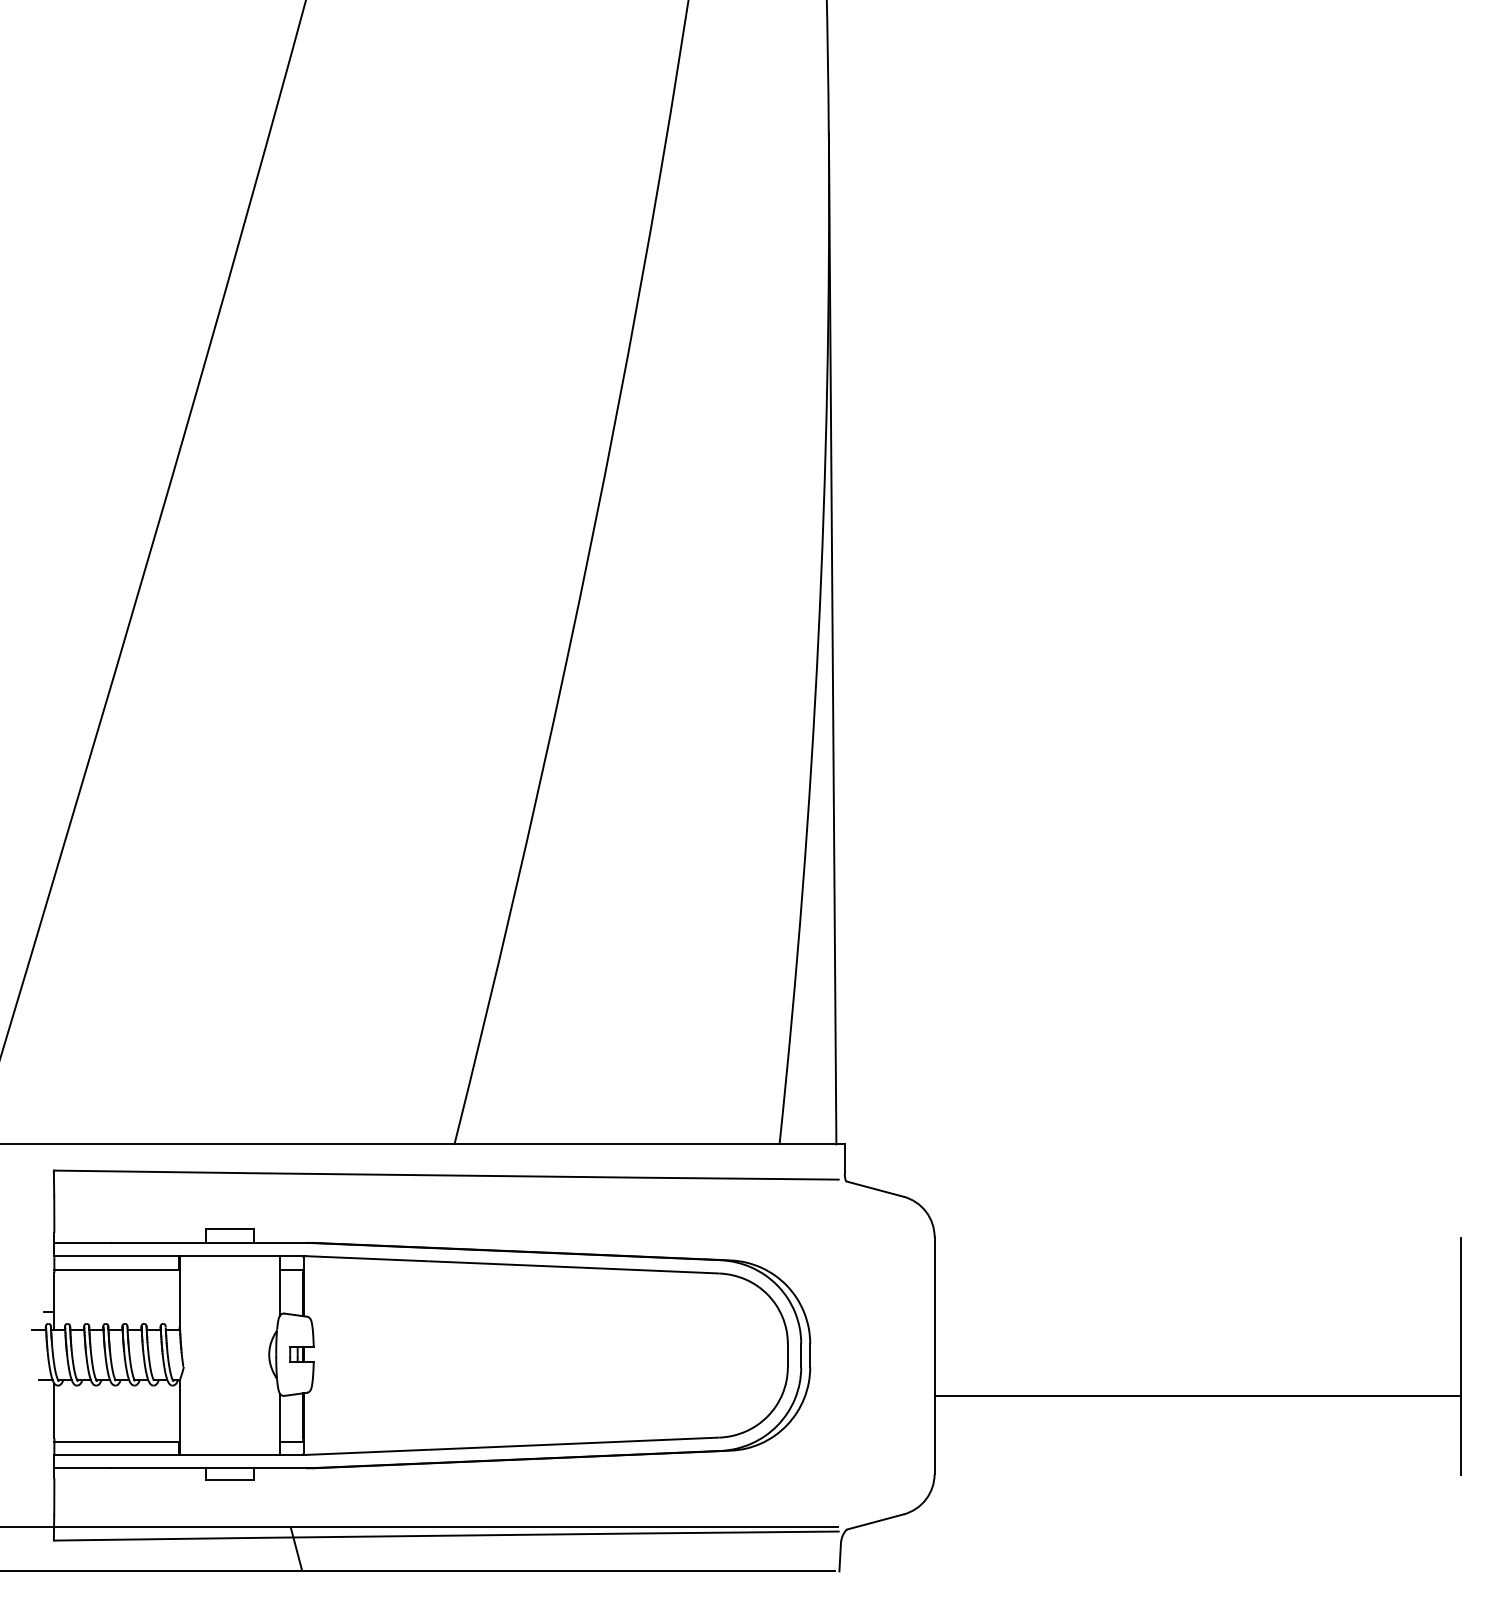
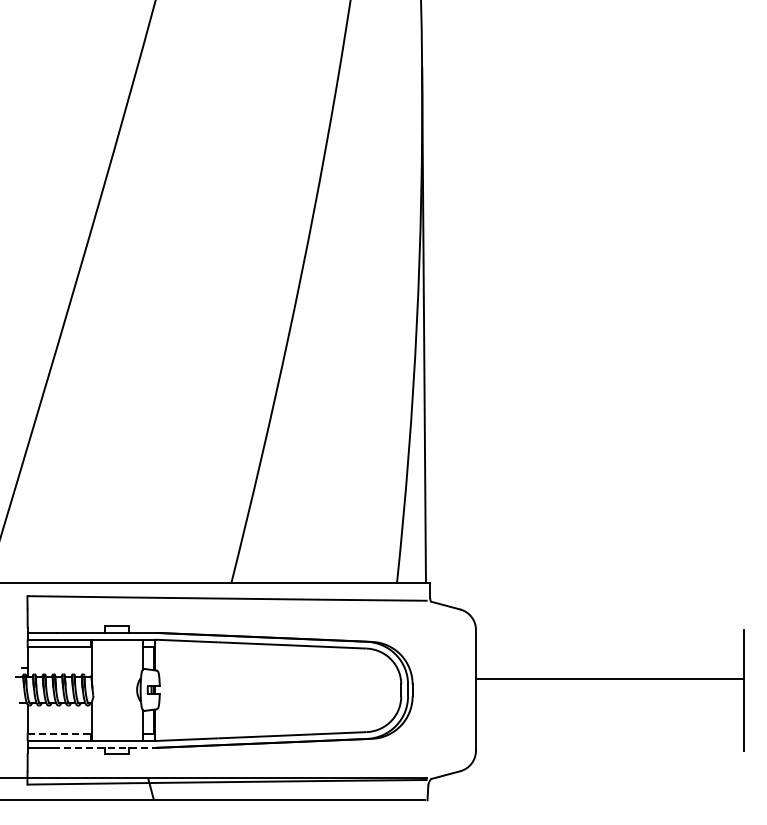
line: (1198, 1395) -> (610, 678), moved
line: (116, 1442) -> (59, 734), solid -> dashed
line: (211, 1467) -> (107, 747), solid -> dashed

